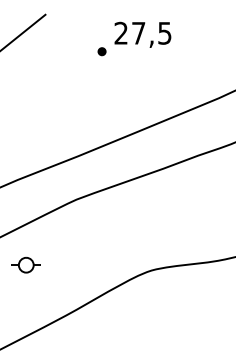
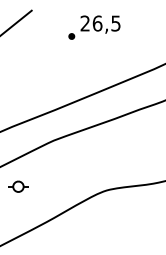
text: (138, 33) -> (97, 23), 27,5 -> 26,5

